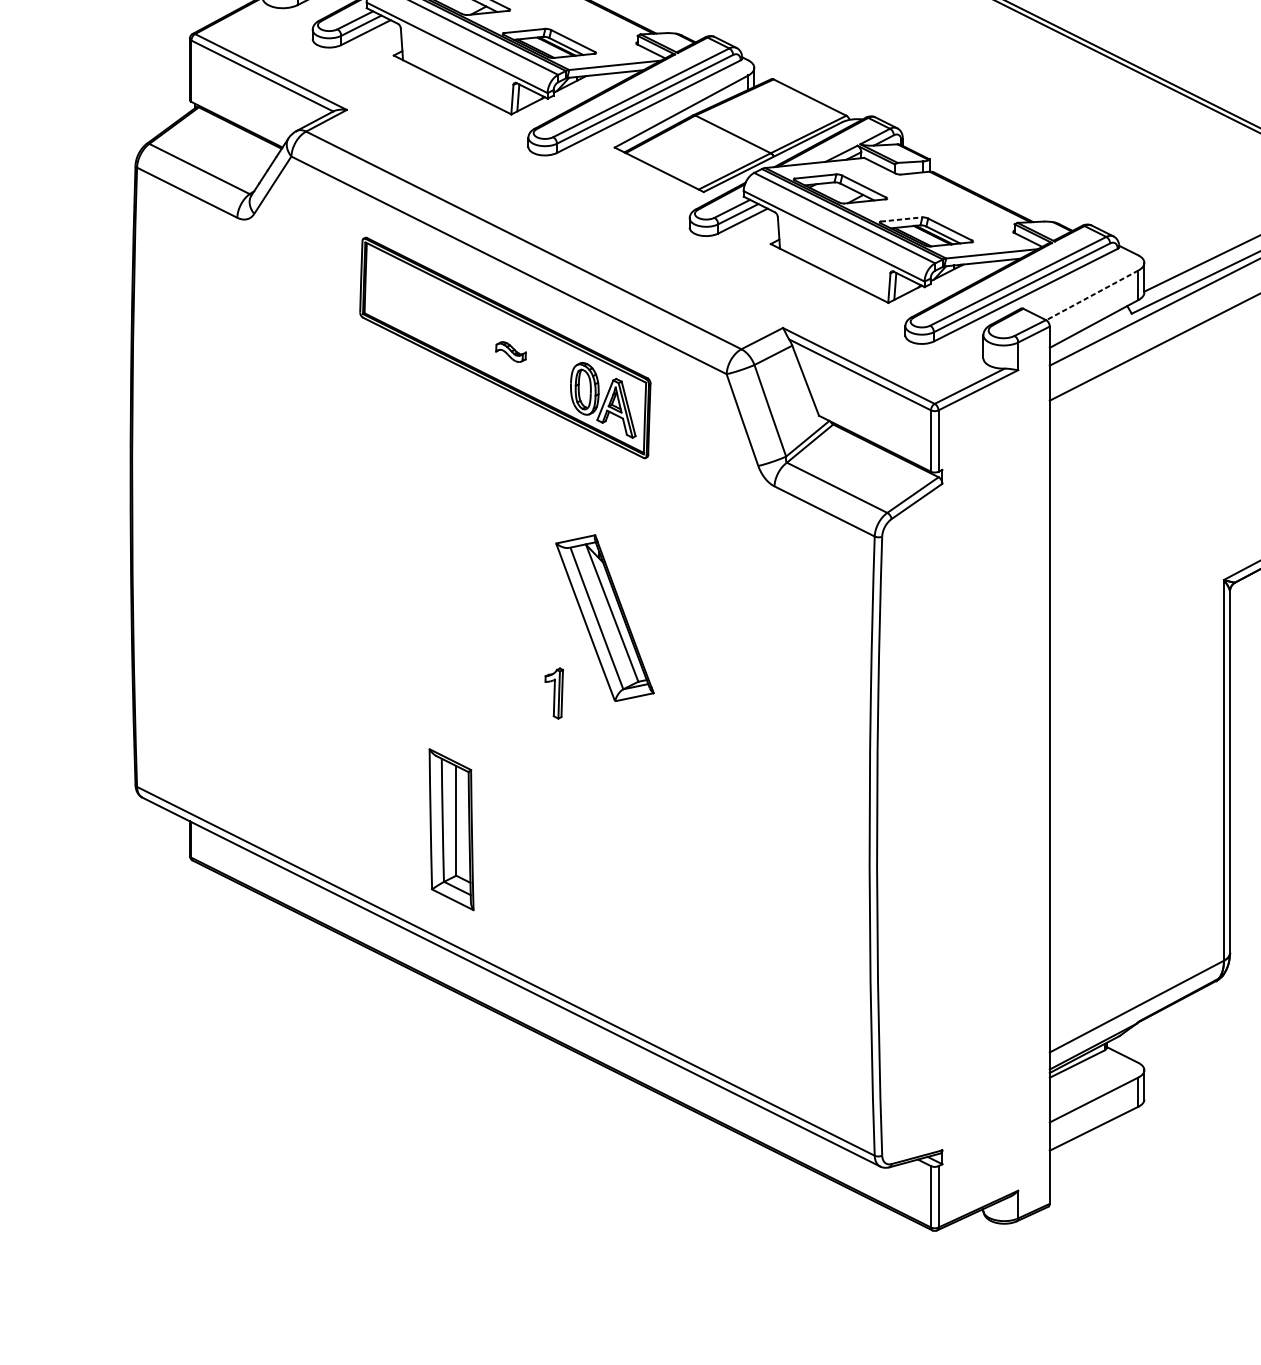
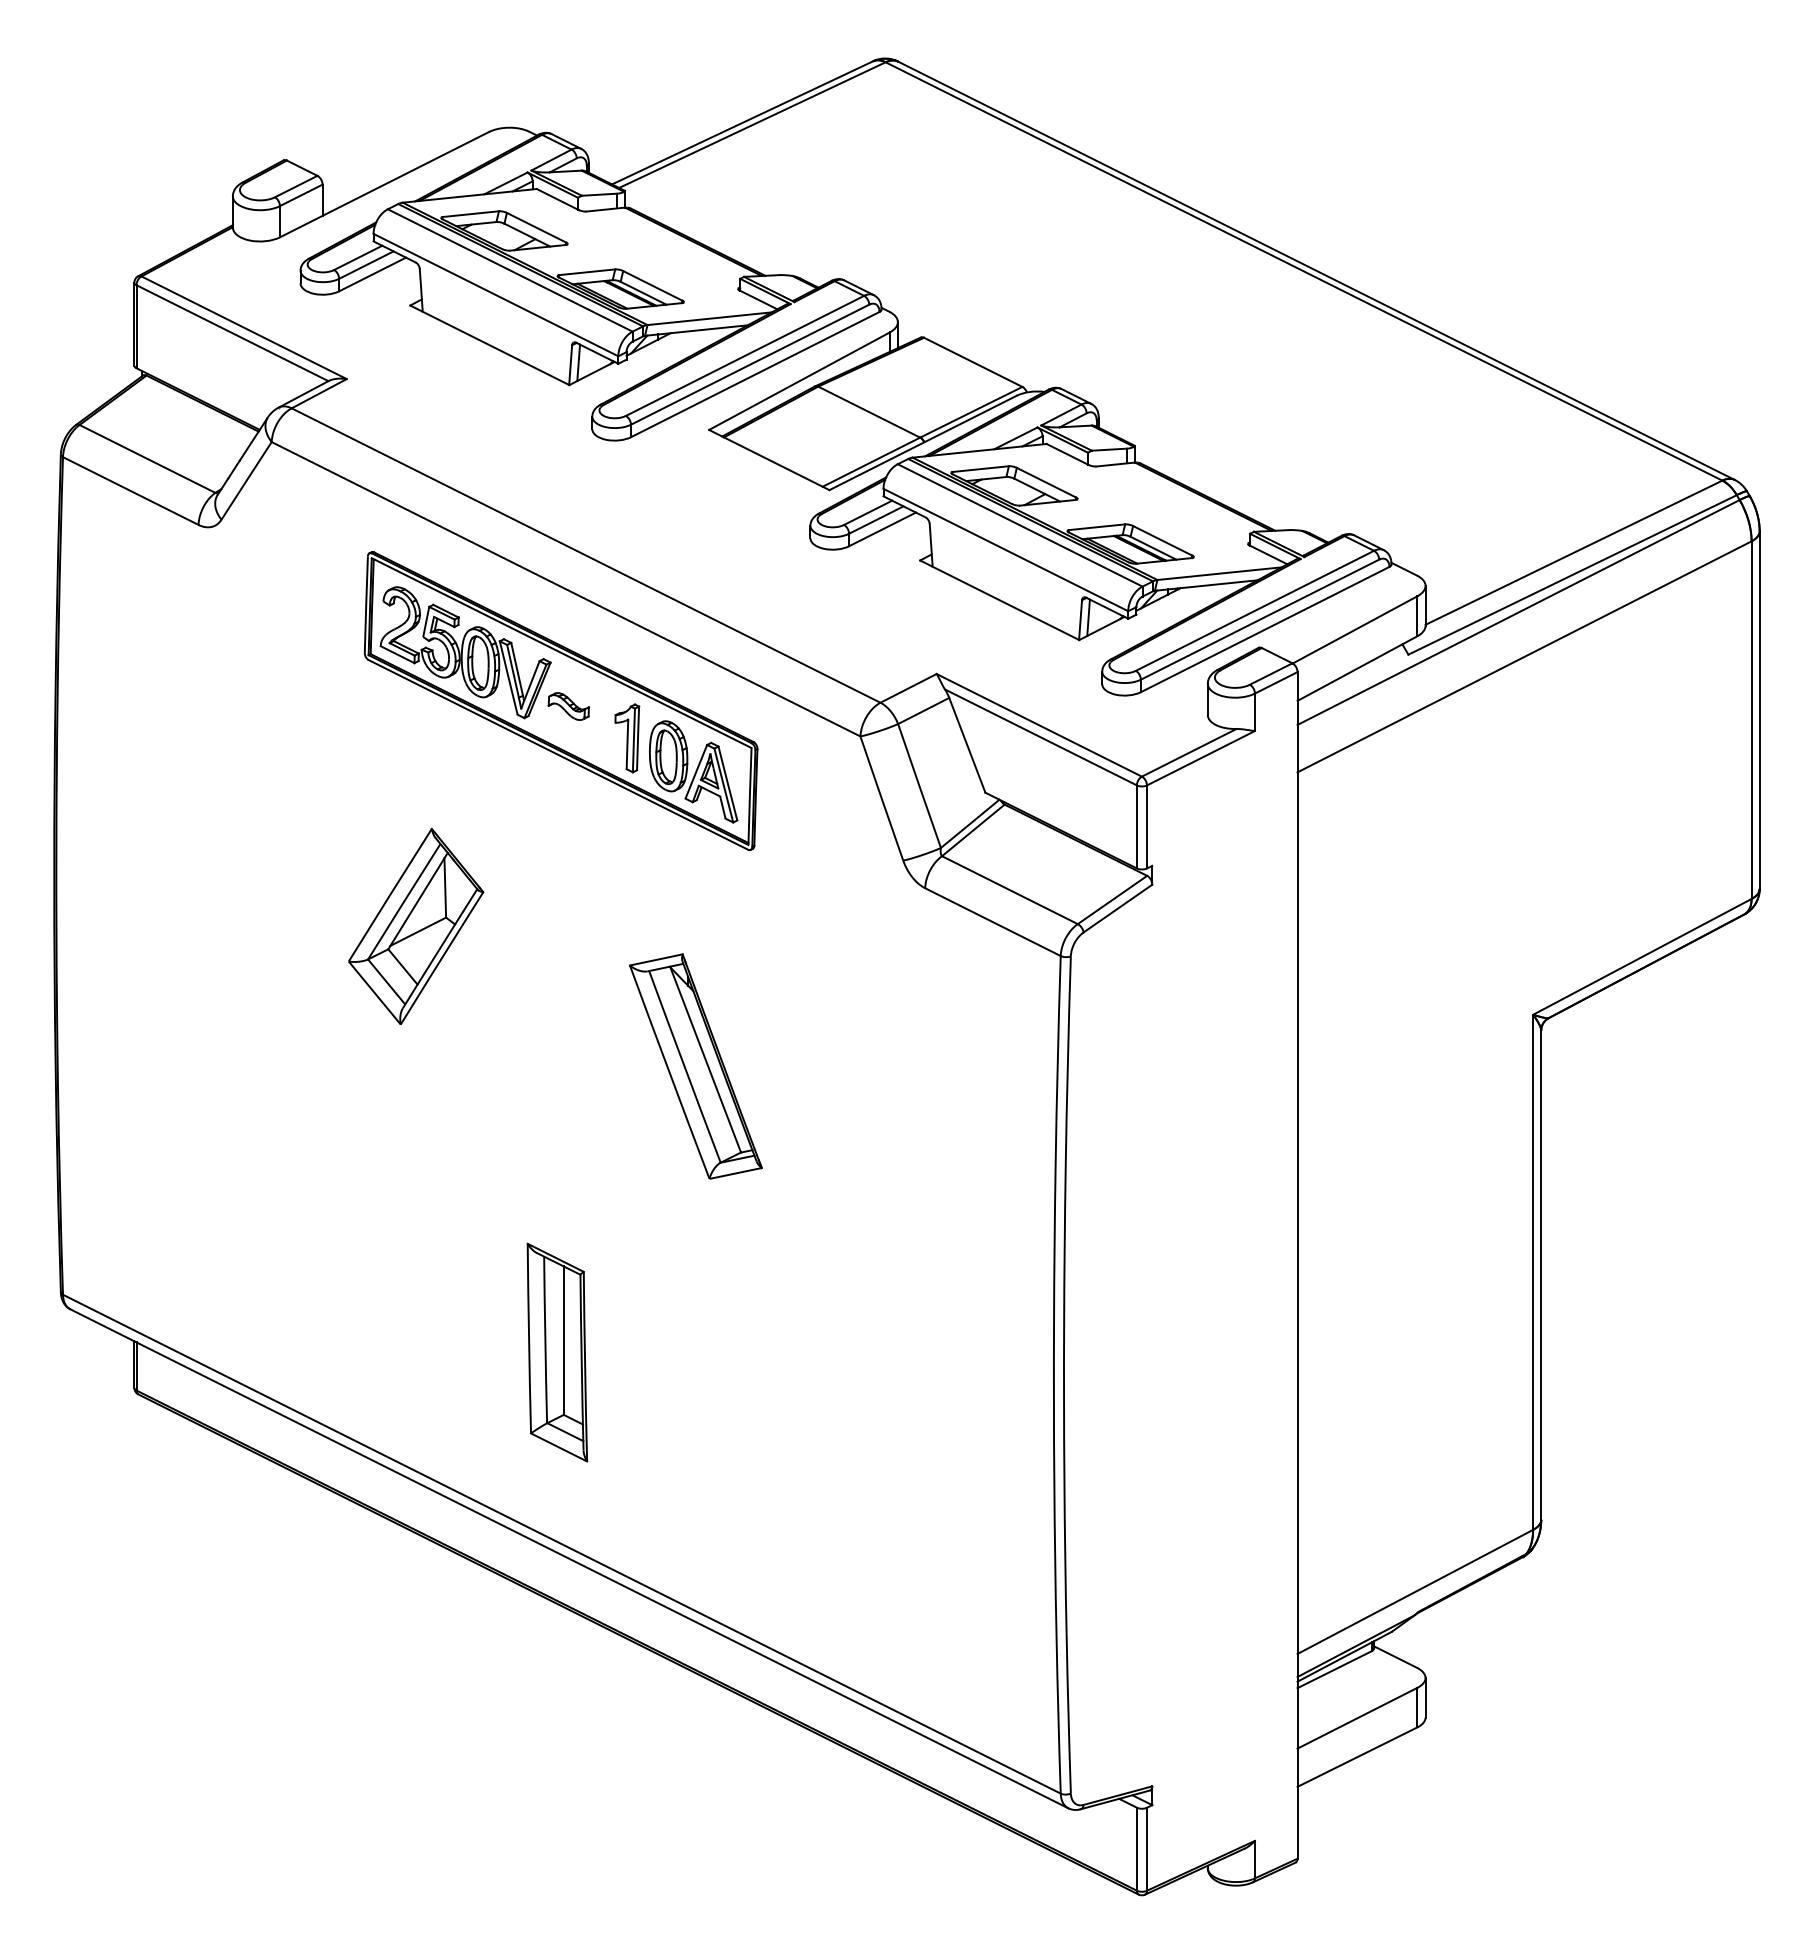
line: (901, 219) -> (1097, 527), dashed -> solid
line: (1092, 295) -> (1355, 629), dashed -> solid
part: (434, 312) -> (465, 652), added
part: (398, 514) -> (416, 926), added
part: (554, 693) -> (627, 738), moved
part: (451, 829) -> (557, 1352), moved

